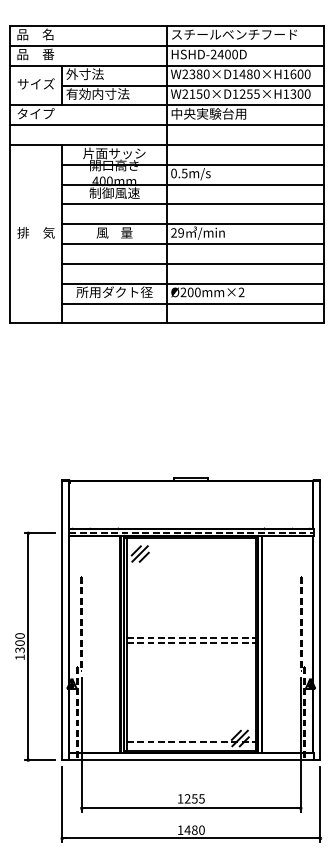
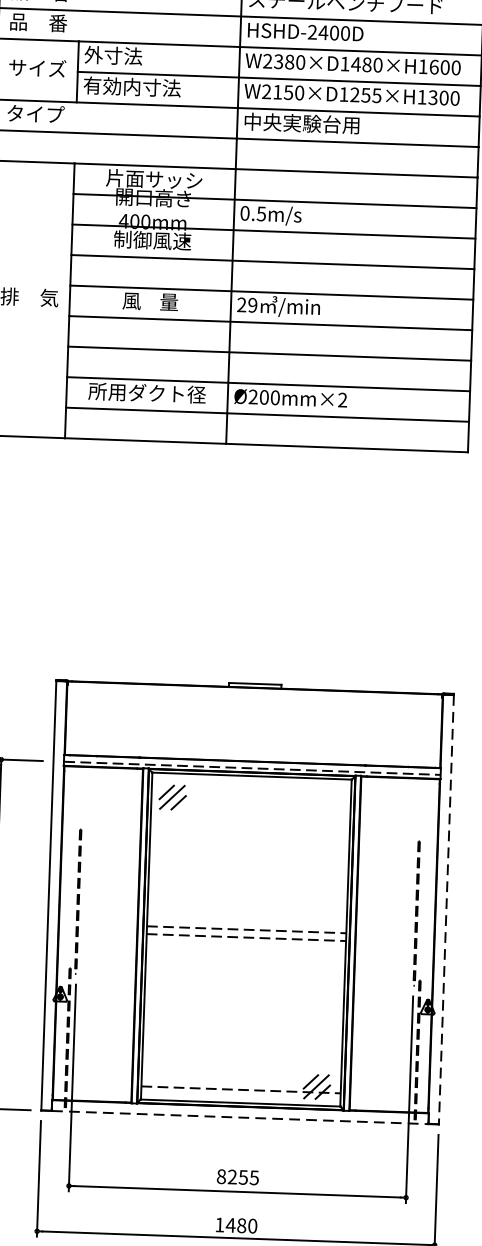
line: (320, 621) -> (446, 911), solid -> dashed
line: (191, 760) -> (240, 1118), solid -> dashed
text: (180, 798) -> (221, 1176), 1255 -> 8255

